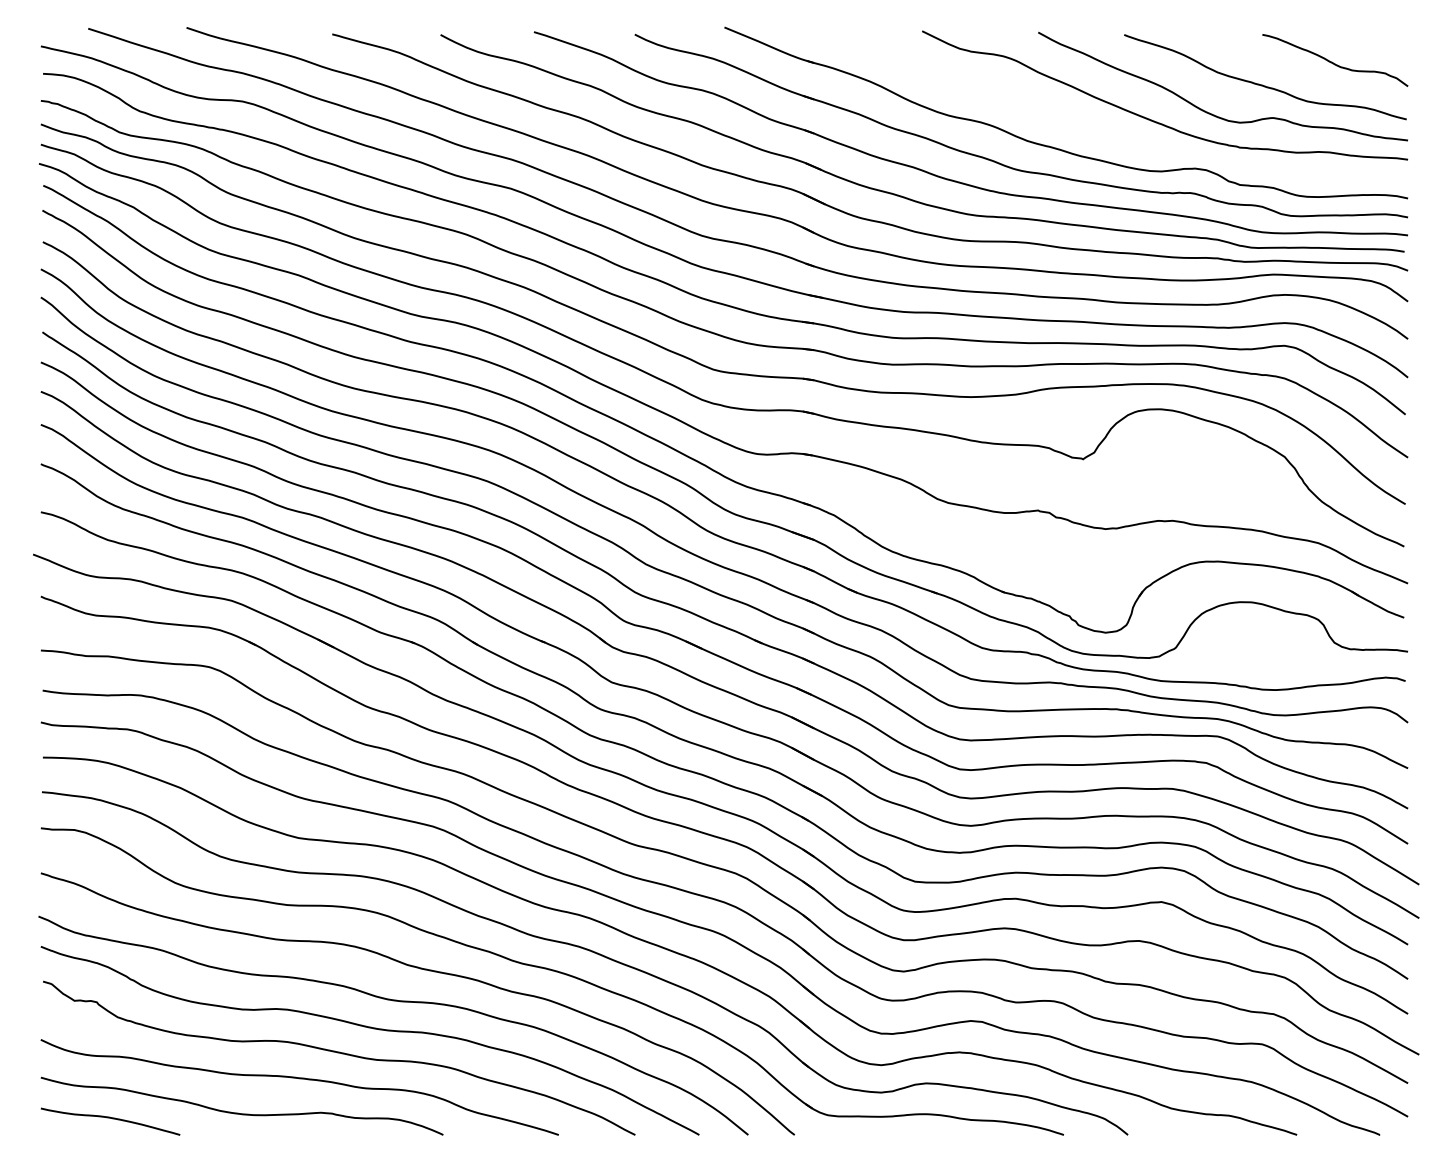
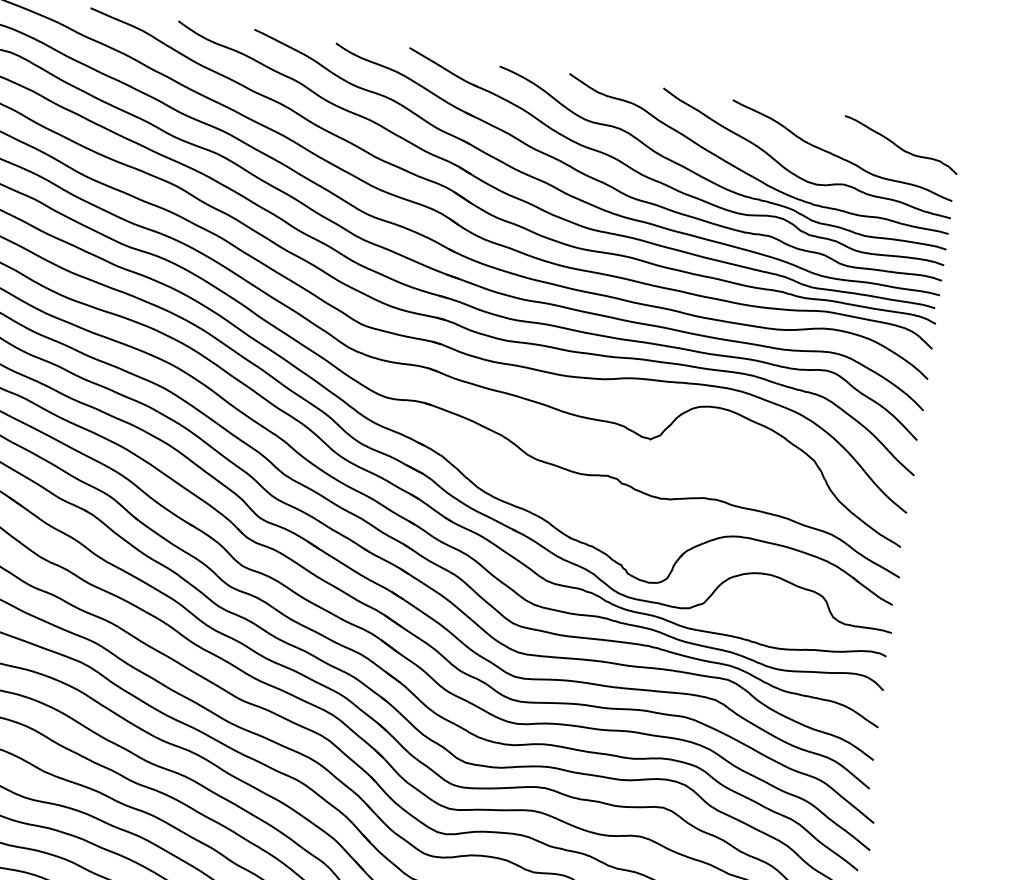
curve: (1113, 136) -> (712, 181), added

